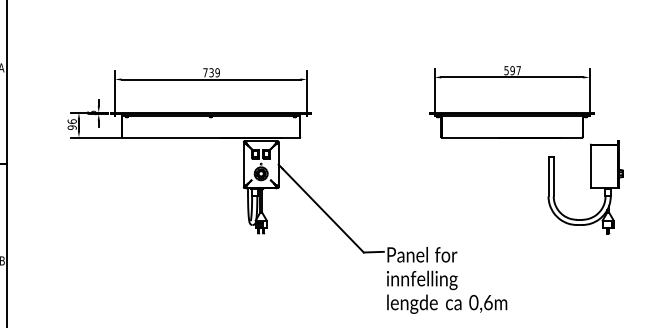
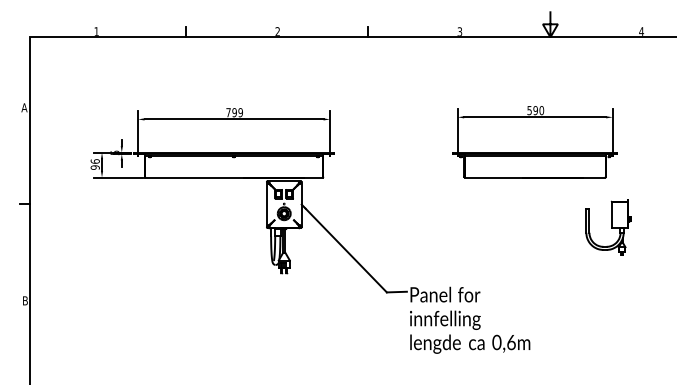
text: (518, 70) -> (541, 110), 597 -> 590
text: (211, 72) -> (234, 112), 739 -> 799
part: (585, 187) -> (608, 227), size x0.6

